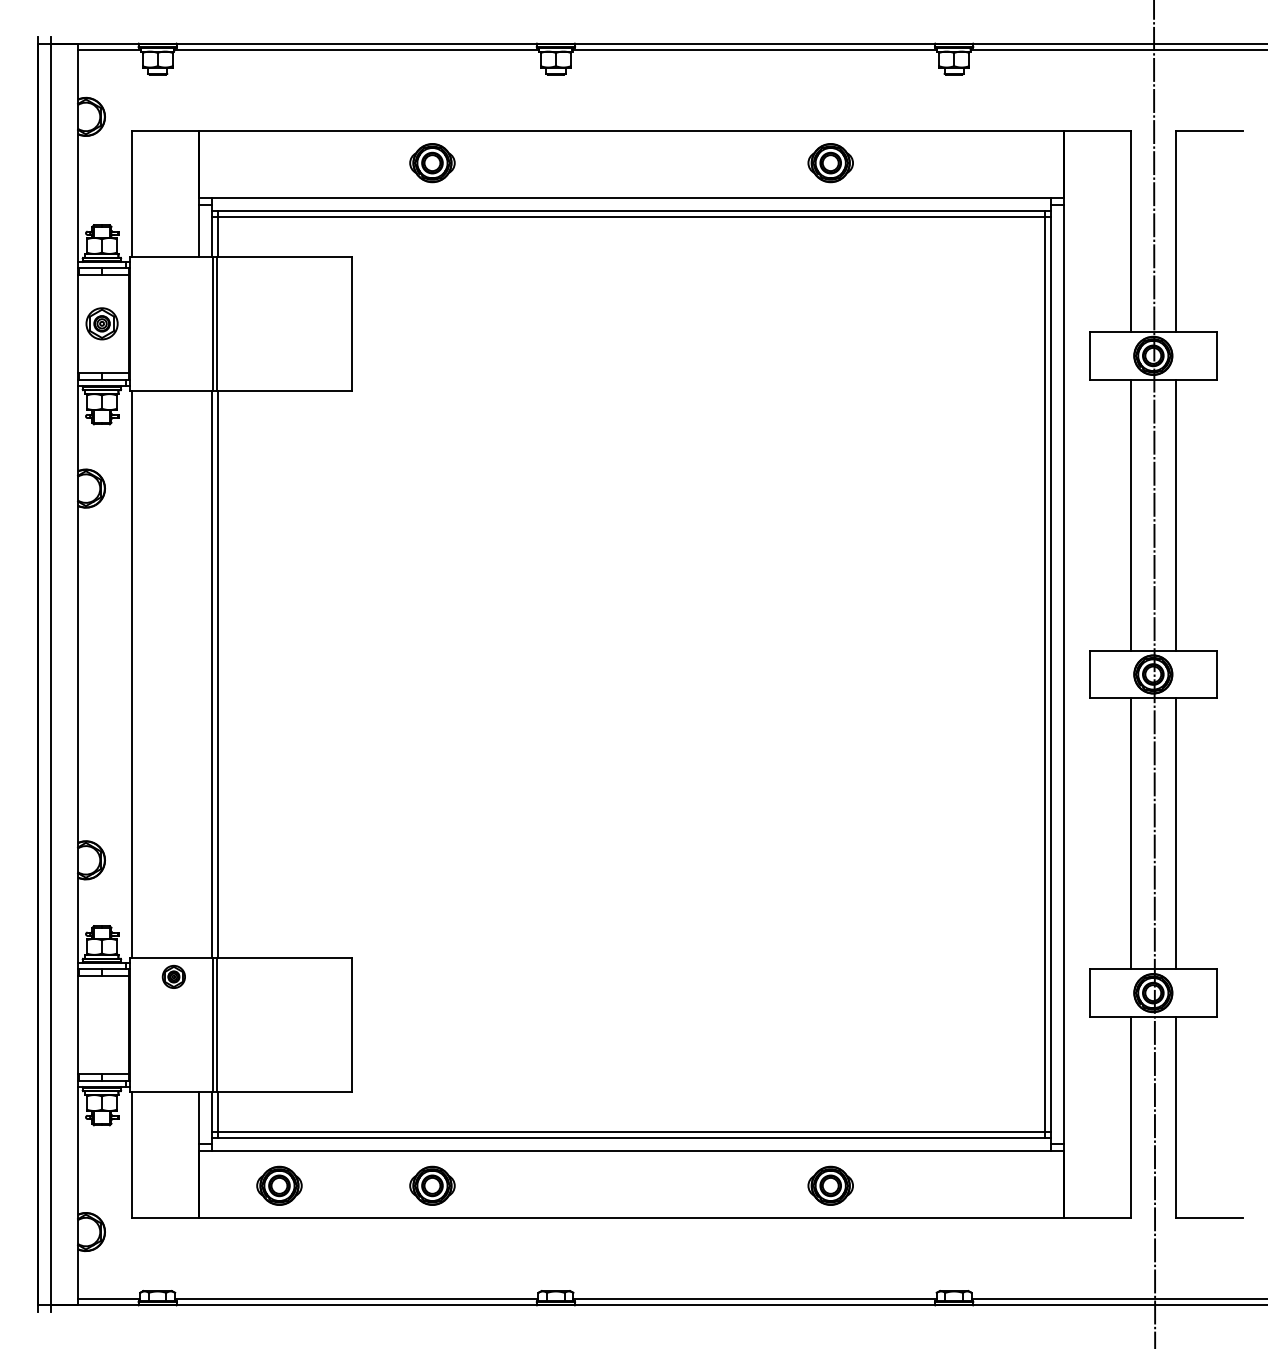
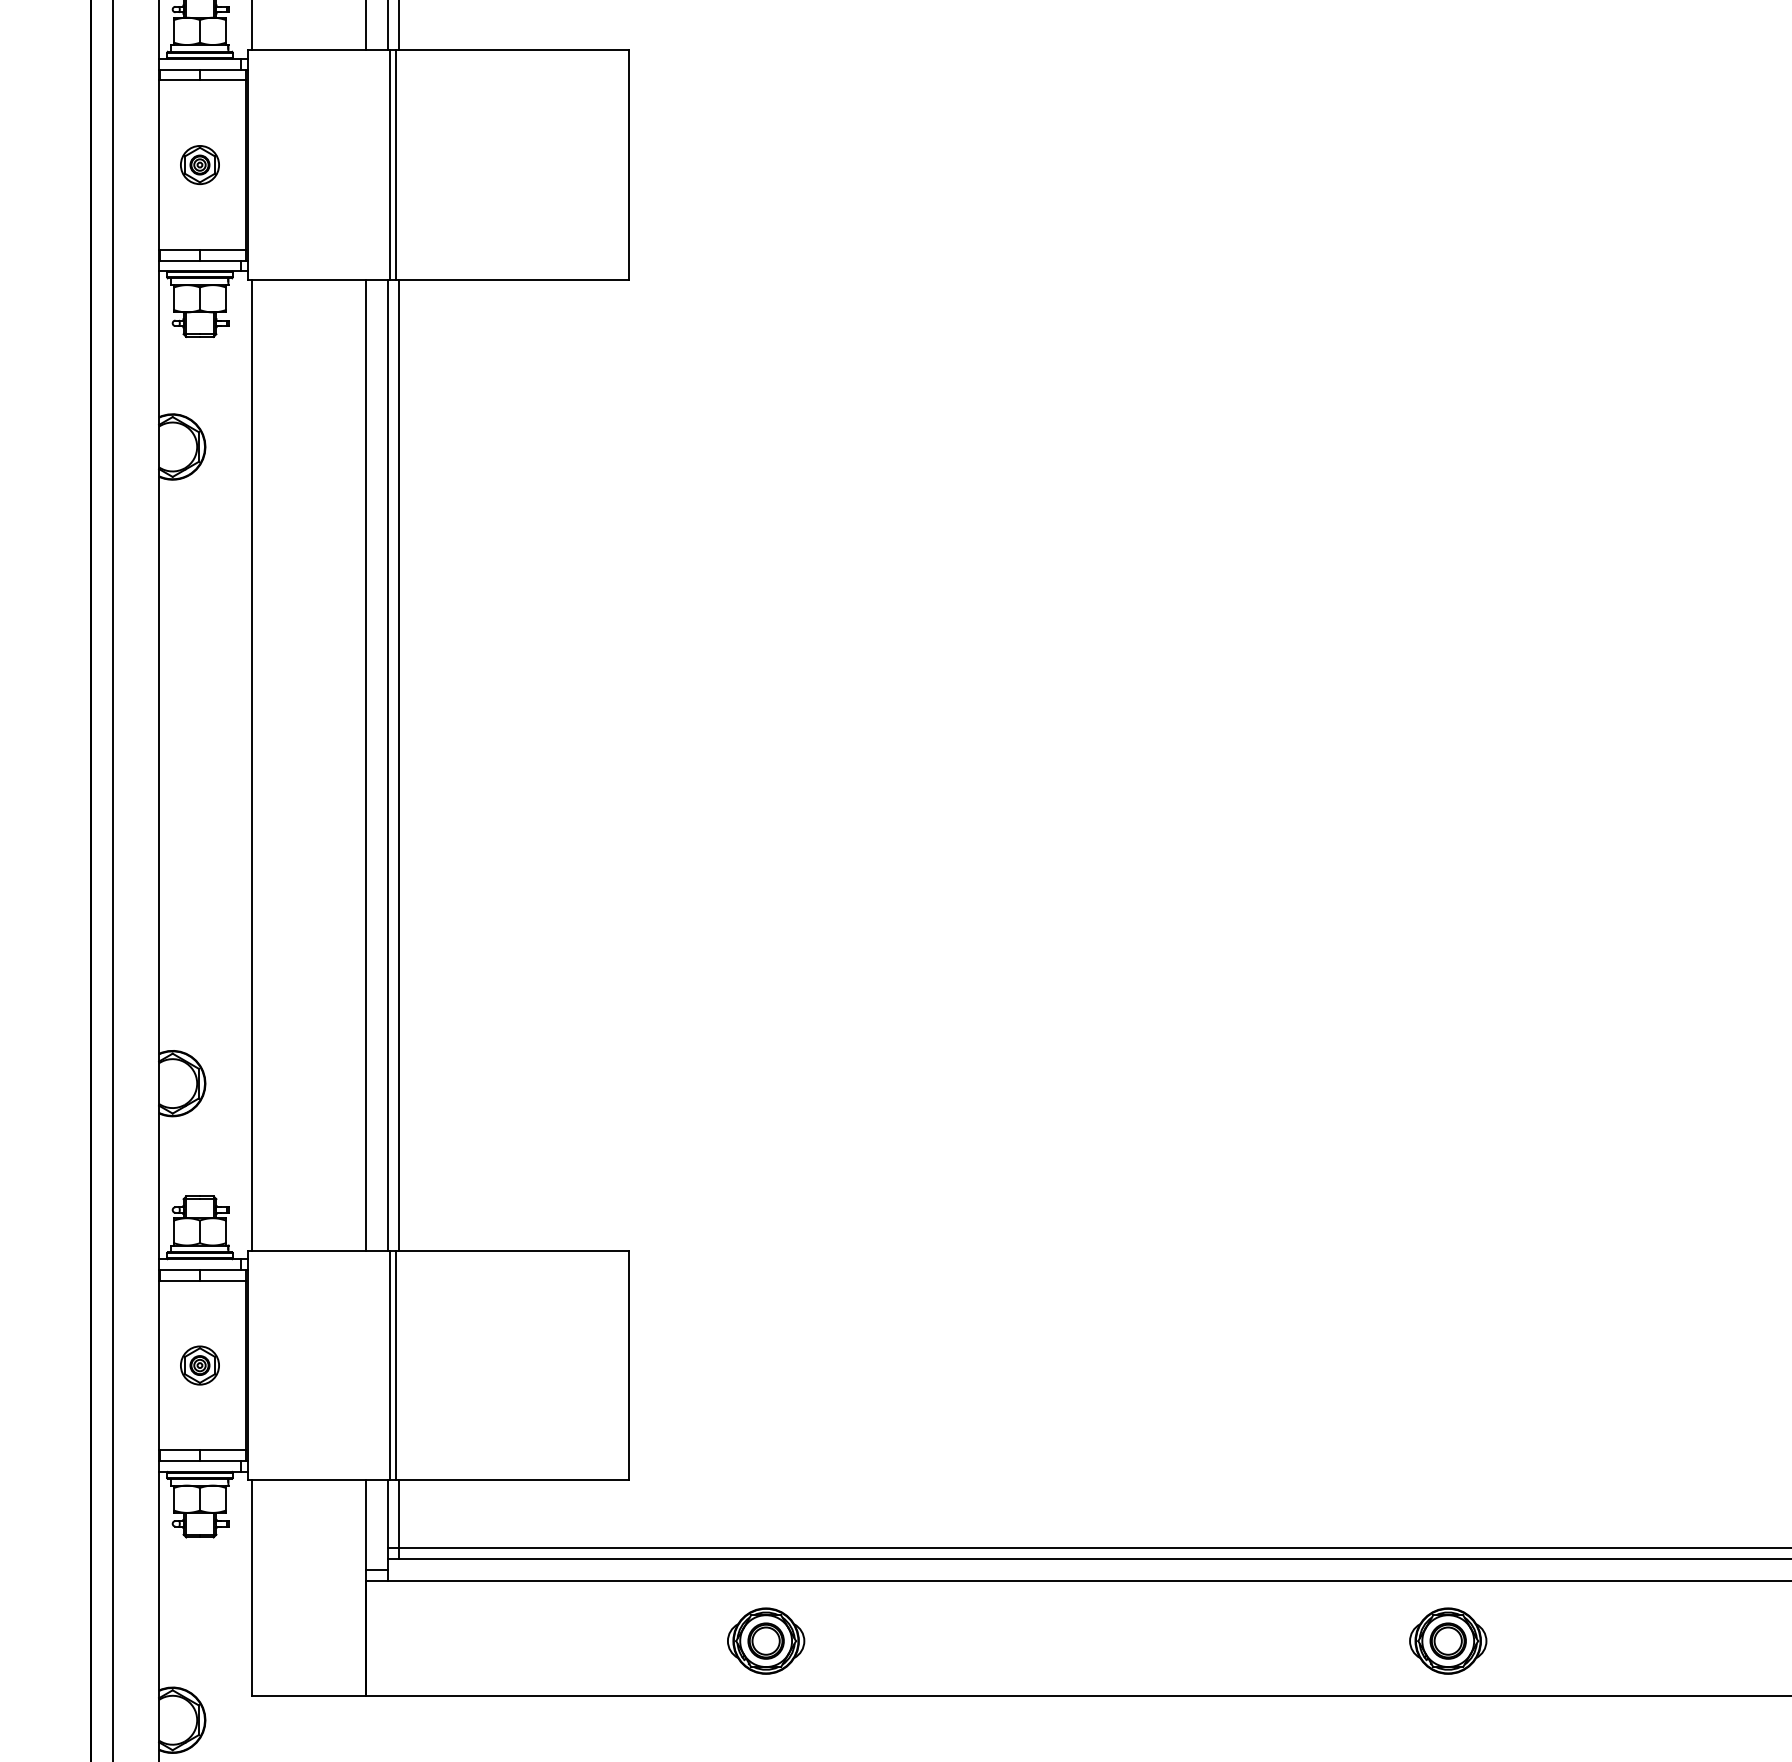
part: (101, 324) -> (199, 165), size x0.71
line: (199, 674) -> (367, 765), added
part: (173, 976) -> (199, 1364), moved
part: (279, 1185) -> (504, 1640), removed

